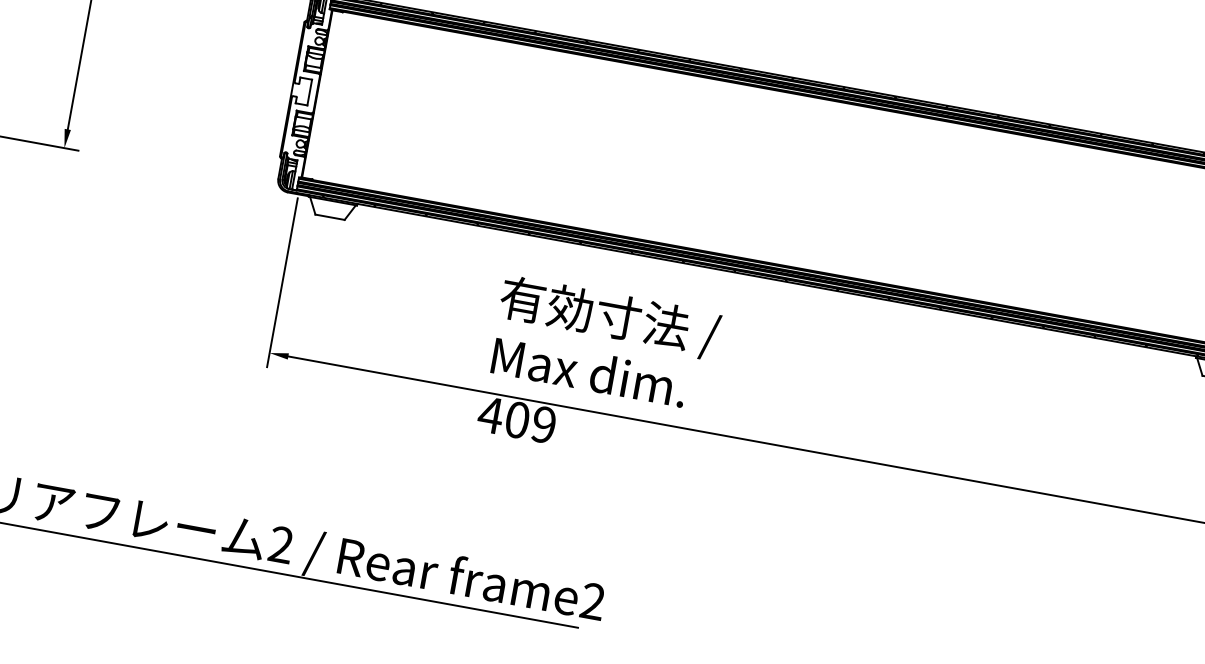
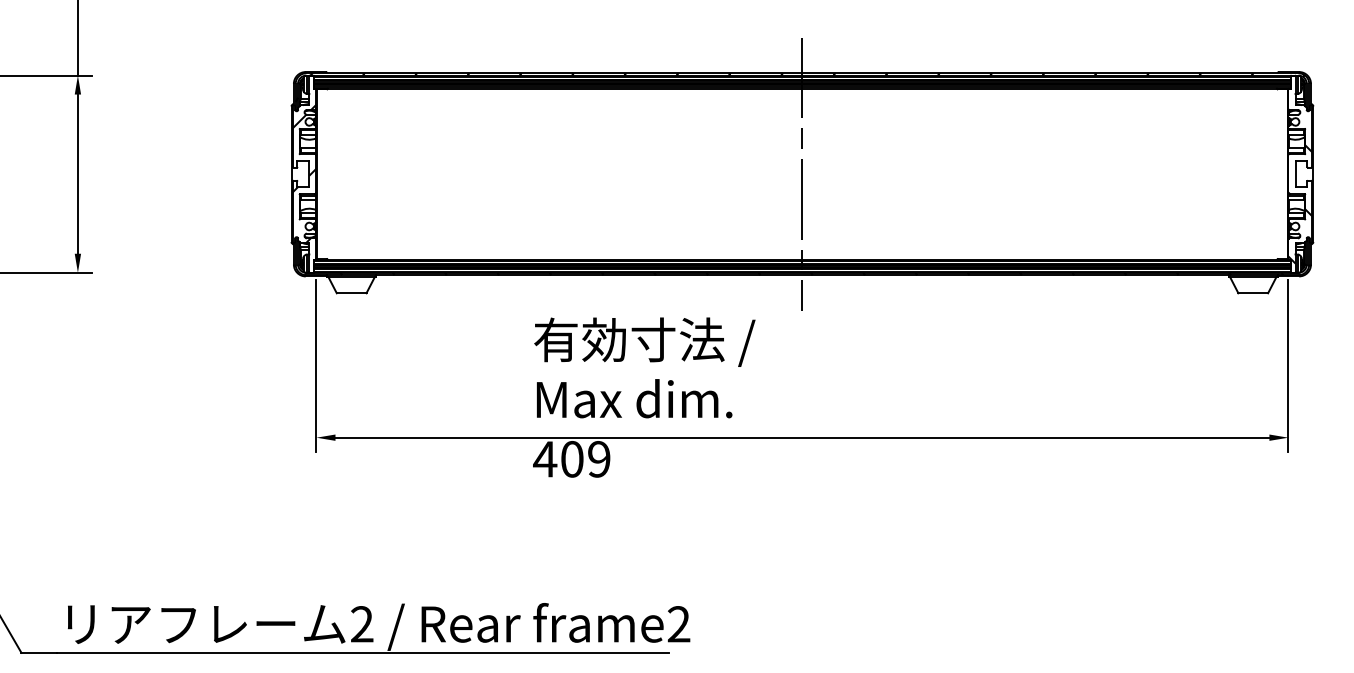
hatch: (305, 90) -> (304, 173), added
line: (795, 180) -> (802, 173), added

